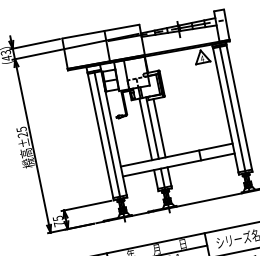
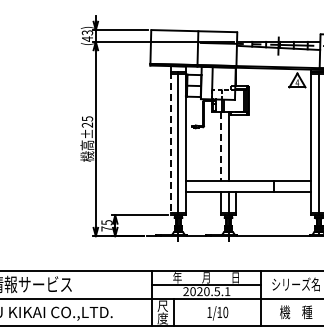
line: (159, 127) -> (236, 147), removed
line: (145, 129) -> (220, 146), solid -> dashed
line: (100, 136) -> (170, 143), solid -> dashed

